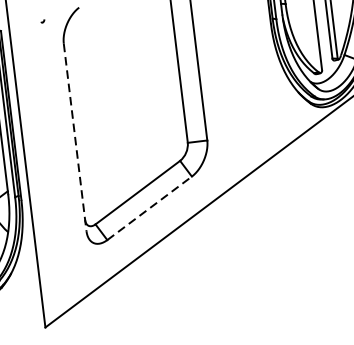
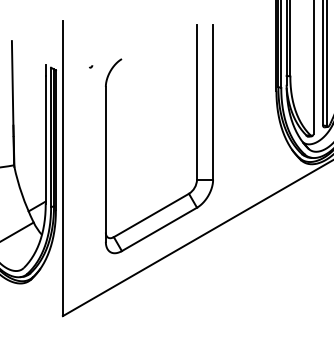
line: (74, 137) -> (105, 164), dashed -> solid
line: (149, 208) -> (159, 229), dashed -> solid

